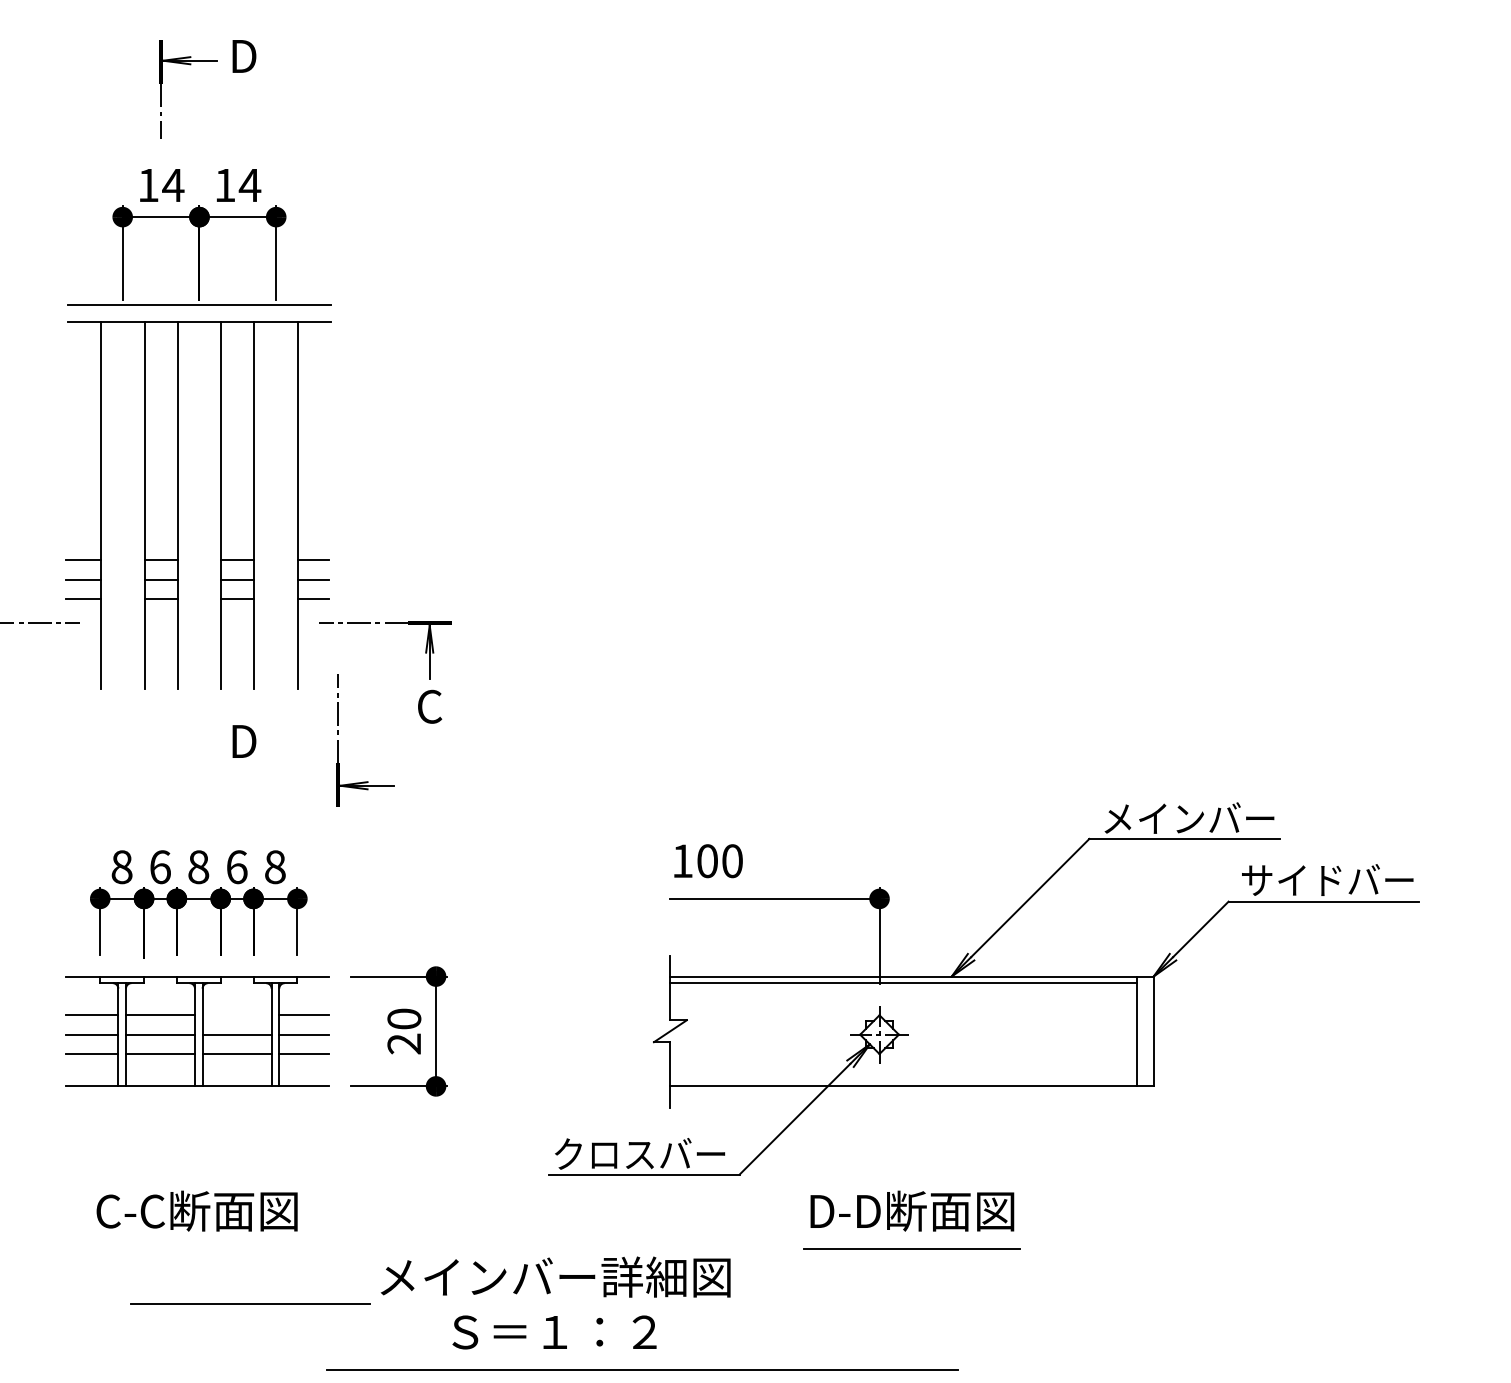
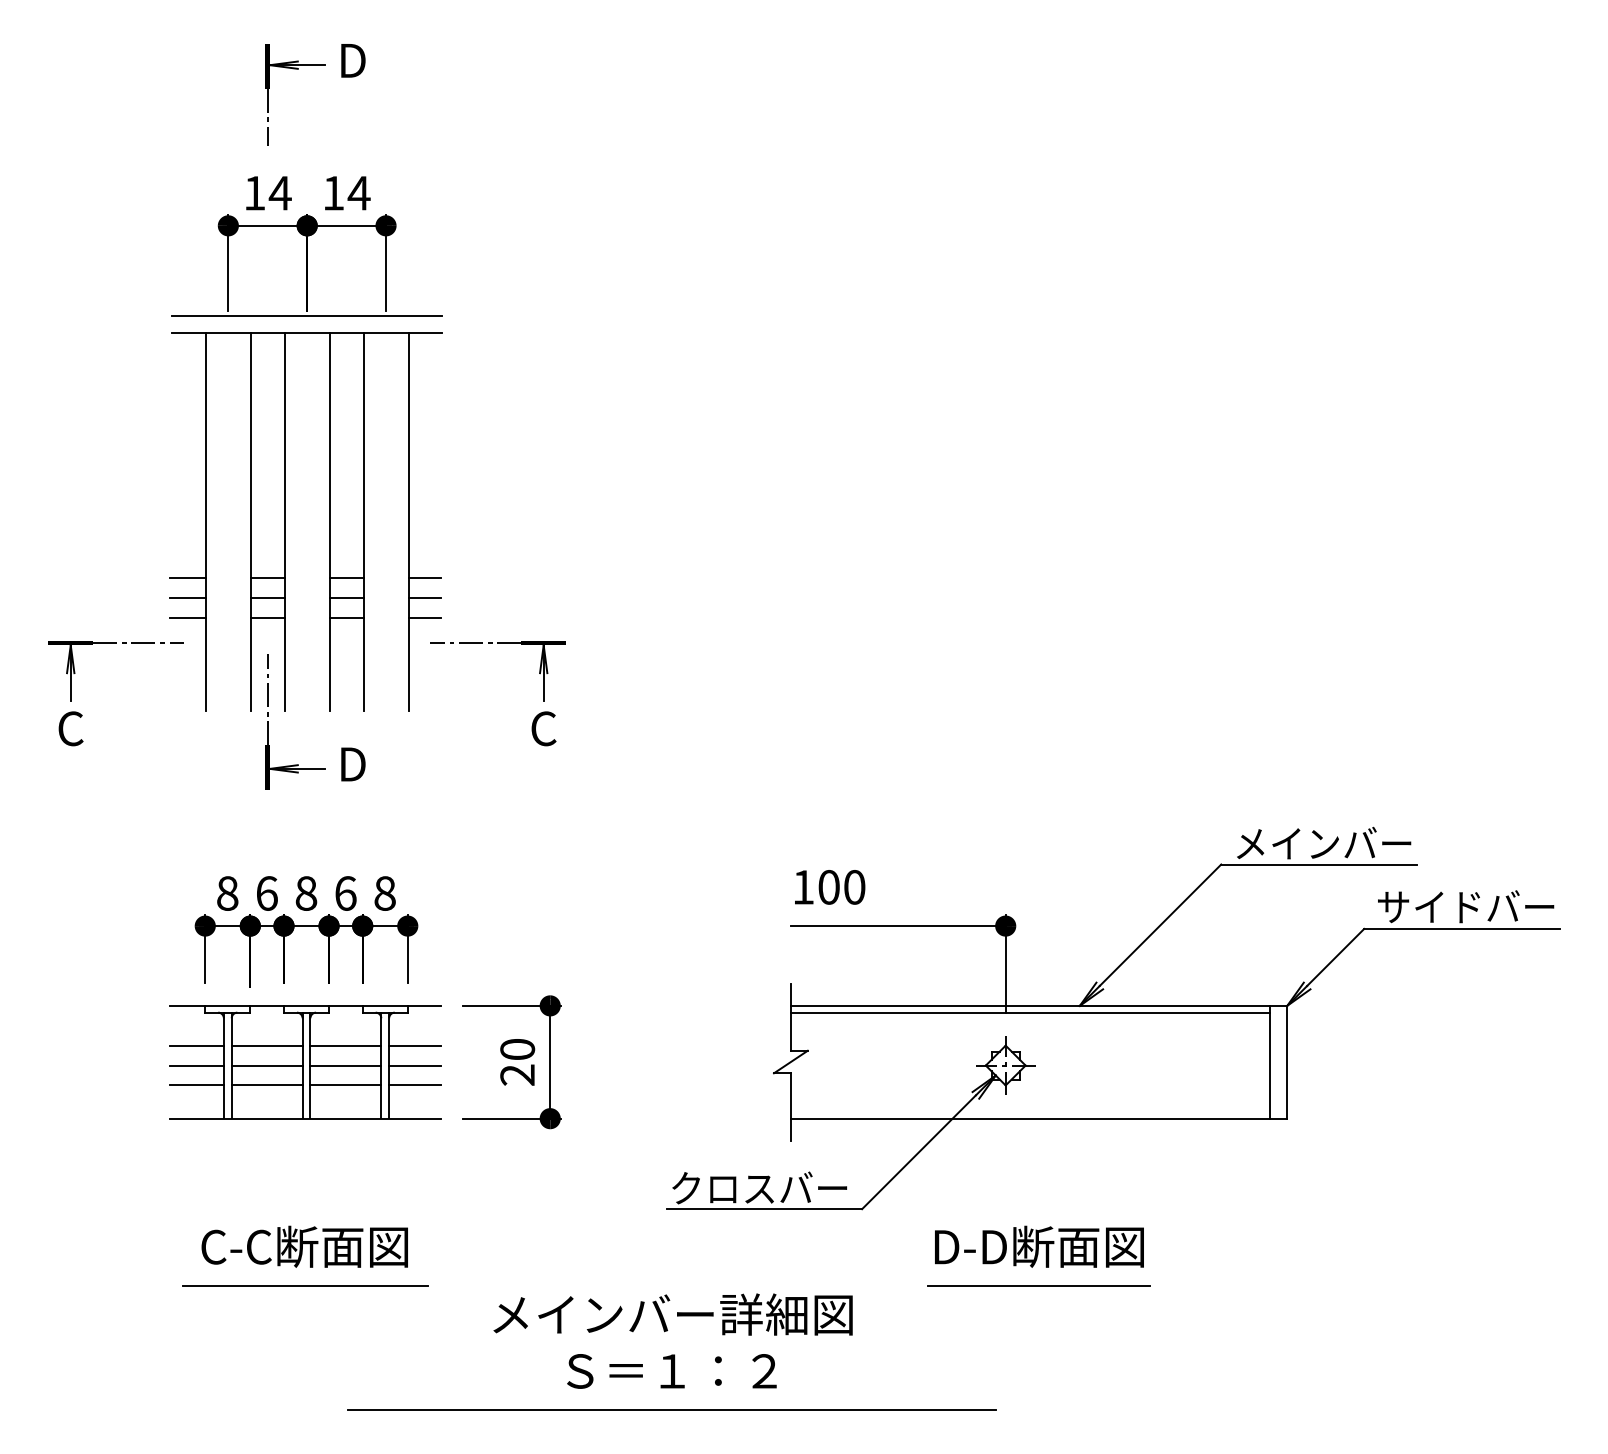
part: (338, 739) -> (268, 721), moved
line: (236, 1015) -> (345, 1045), added
line: (250, 1303) -> (305, 1285), moved
line: (641, 1369) -> (671, 1409), moved

